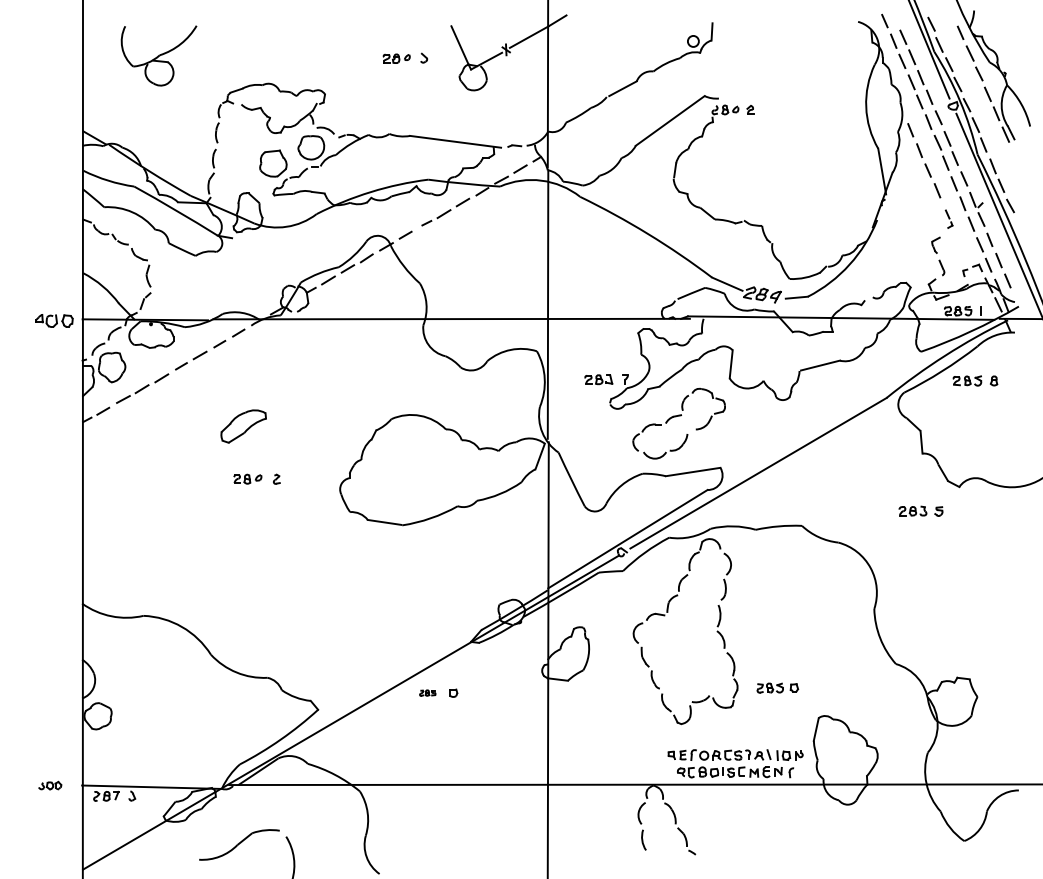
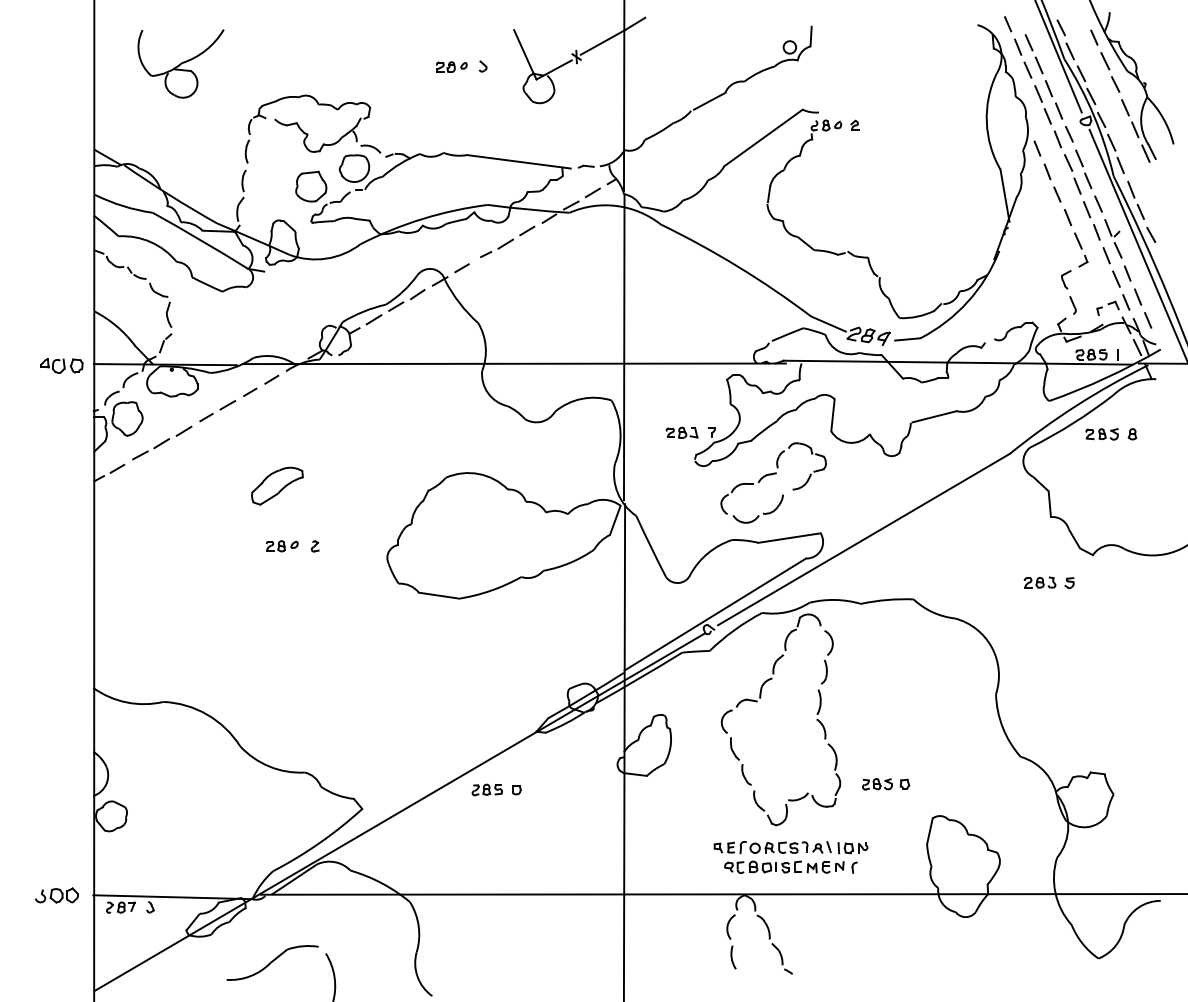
part: (949, 218) -> (1081, 249), size x1.67
part: (427, 692) -> (486, 789), size x1.67
part: (735, 763) -> (790, 857), moved
part: (49, 785) -> (56, 895), size x1.67

